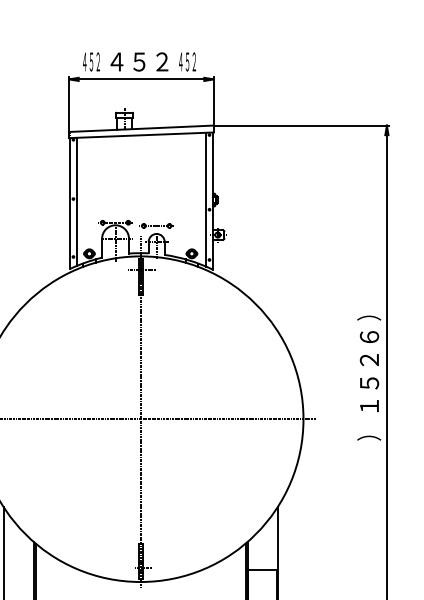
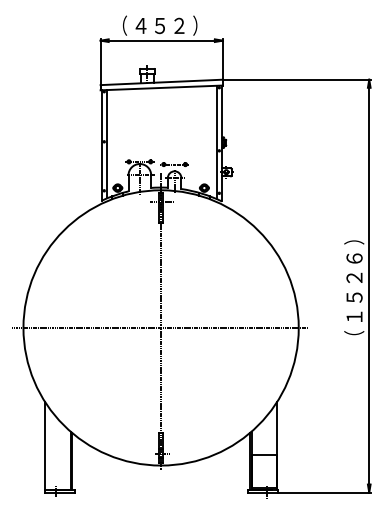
text: (91, 61) -> (119, 25), ４５２ -> （
text: (187, 61) -> (200, 25), ４５２ -> ）
text: (369, 431) -> (354, 338), ） -> （

